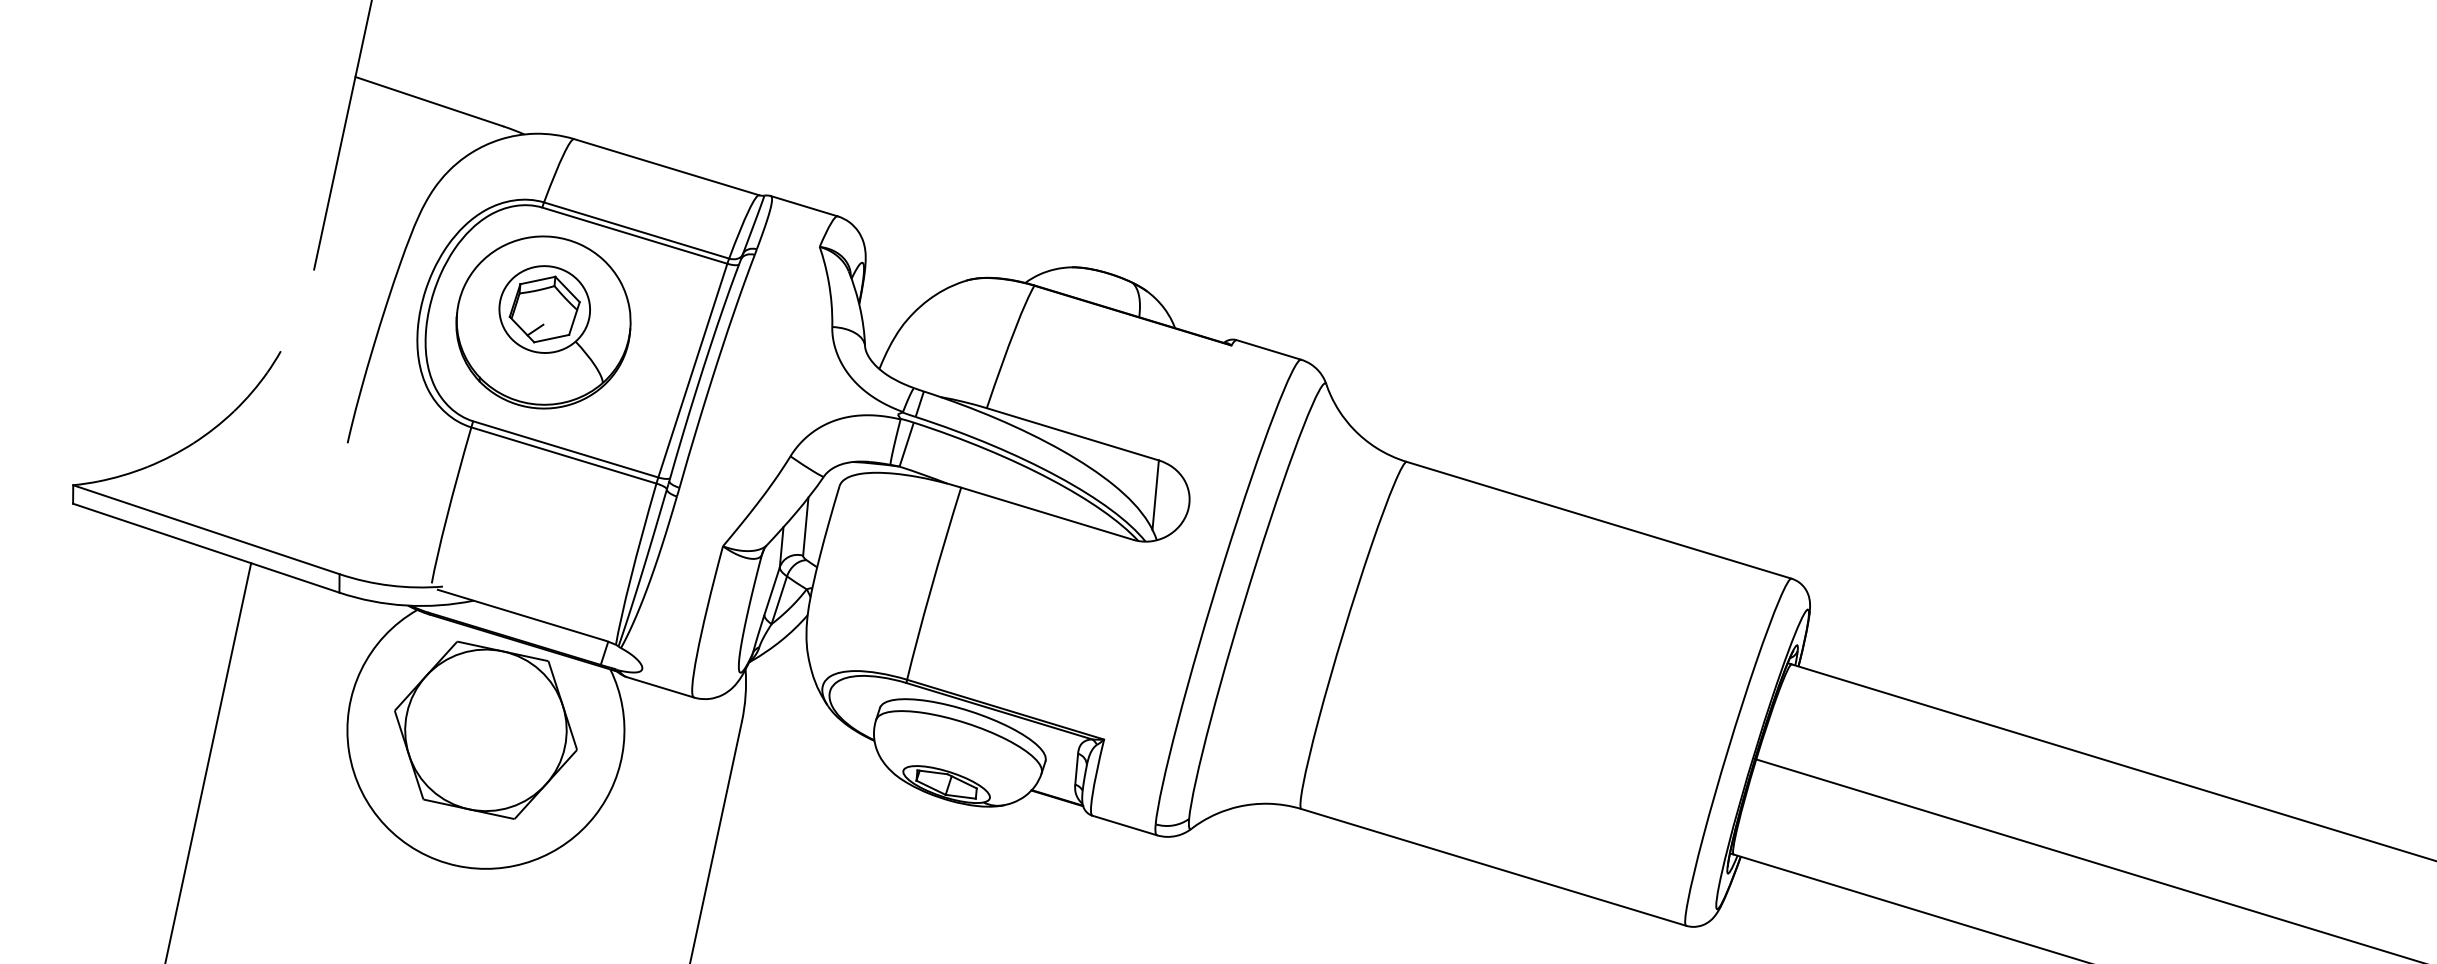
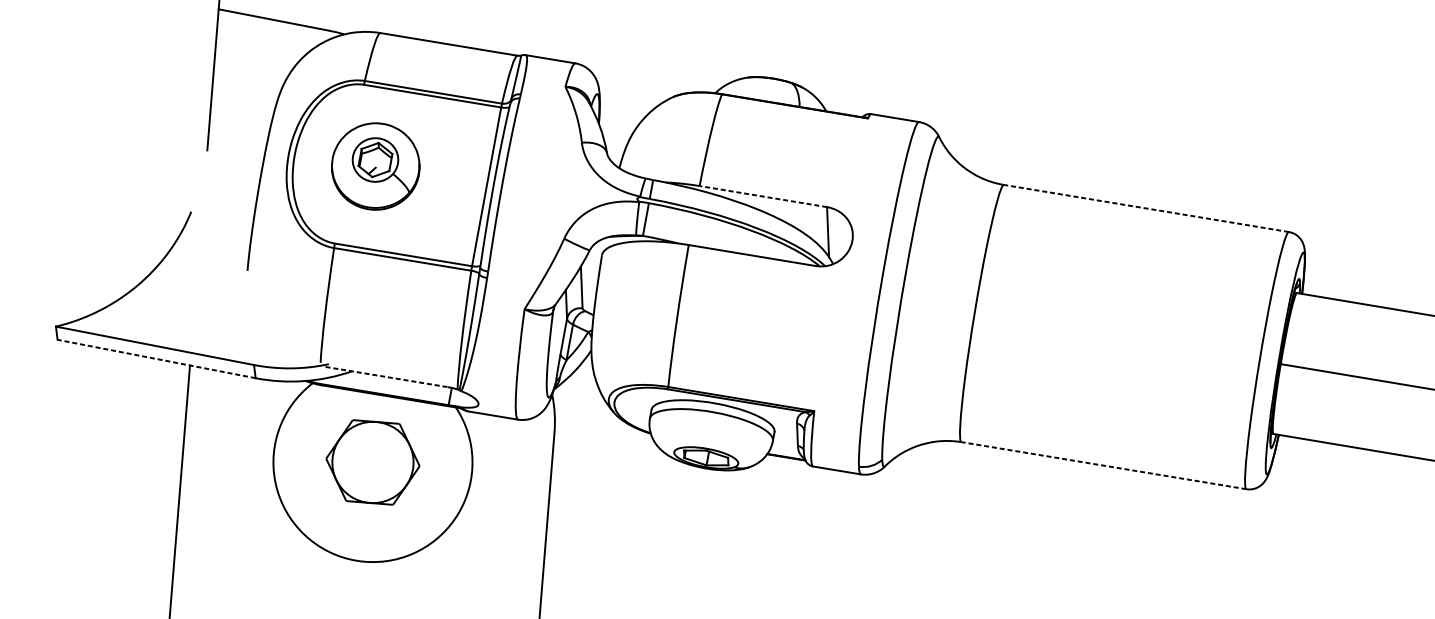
part: (543, 322) -> (375, 166), size x0.7
line: (1072, 434) -> (763, 196), solid -> dashed
line: (1598, 520) -> (1145, 208), solid -> dashed
line: (205, 548) -> (156, 359), solid -> dashed
line: (520, 615) -> (386, 377), solid -> dashed
part: (485, 729) -> (372, 461), size x0.7
line: (1493, 867) -> (1103, 465), solid -> dashed

